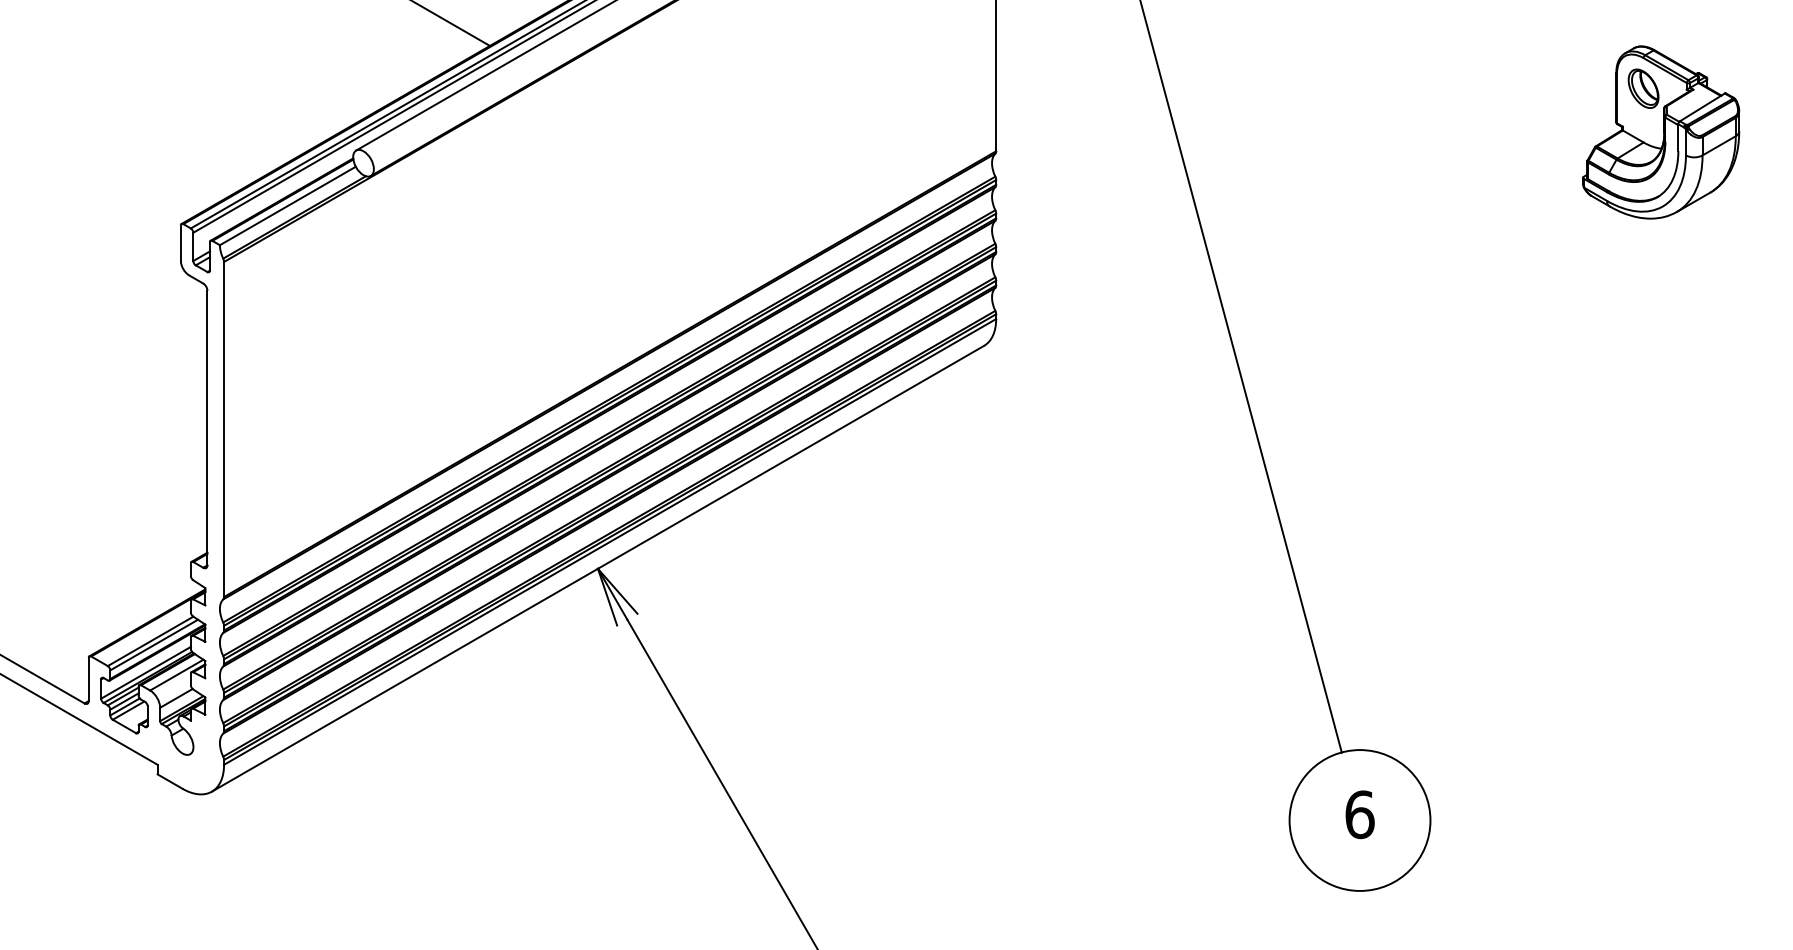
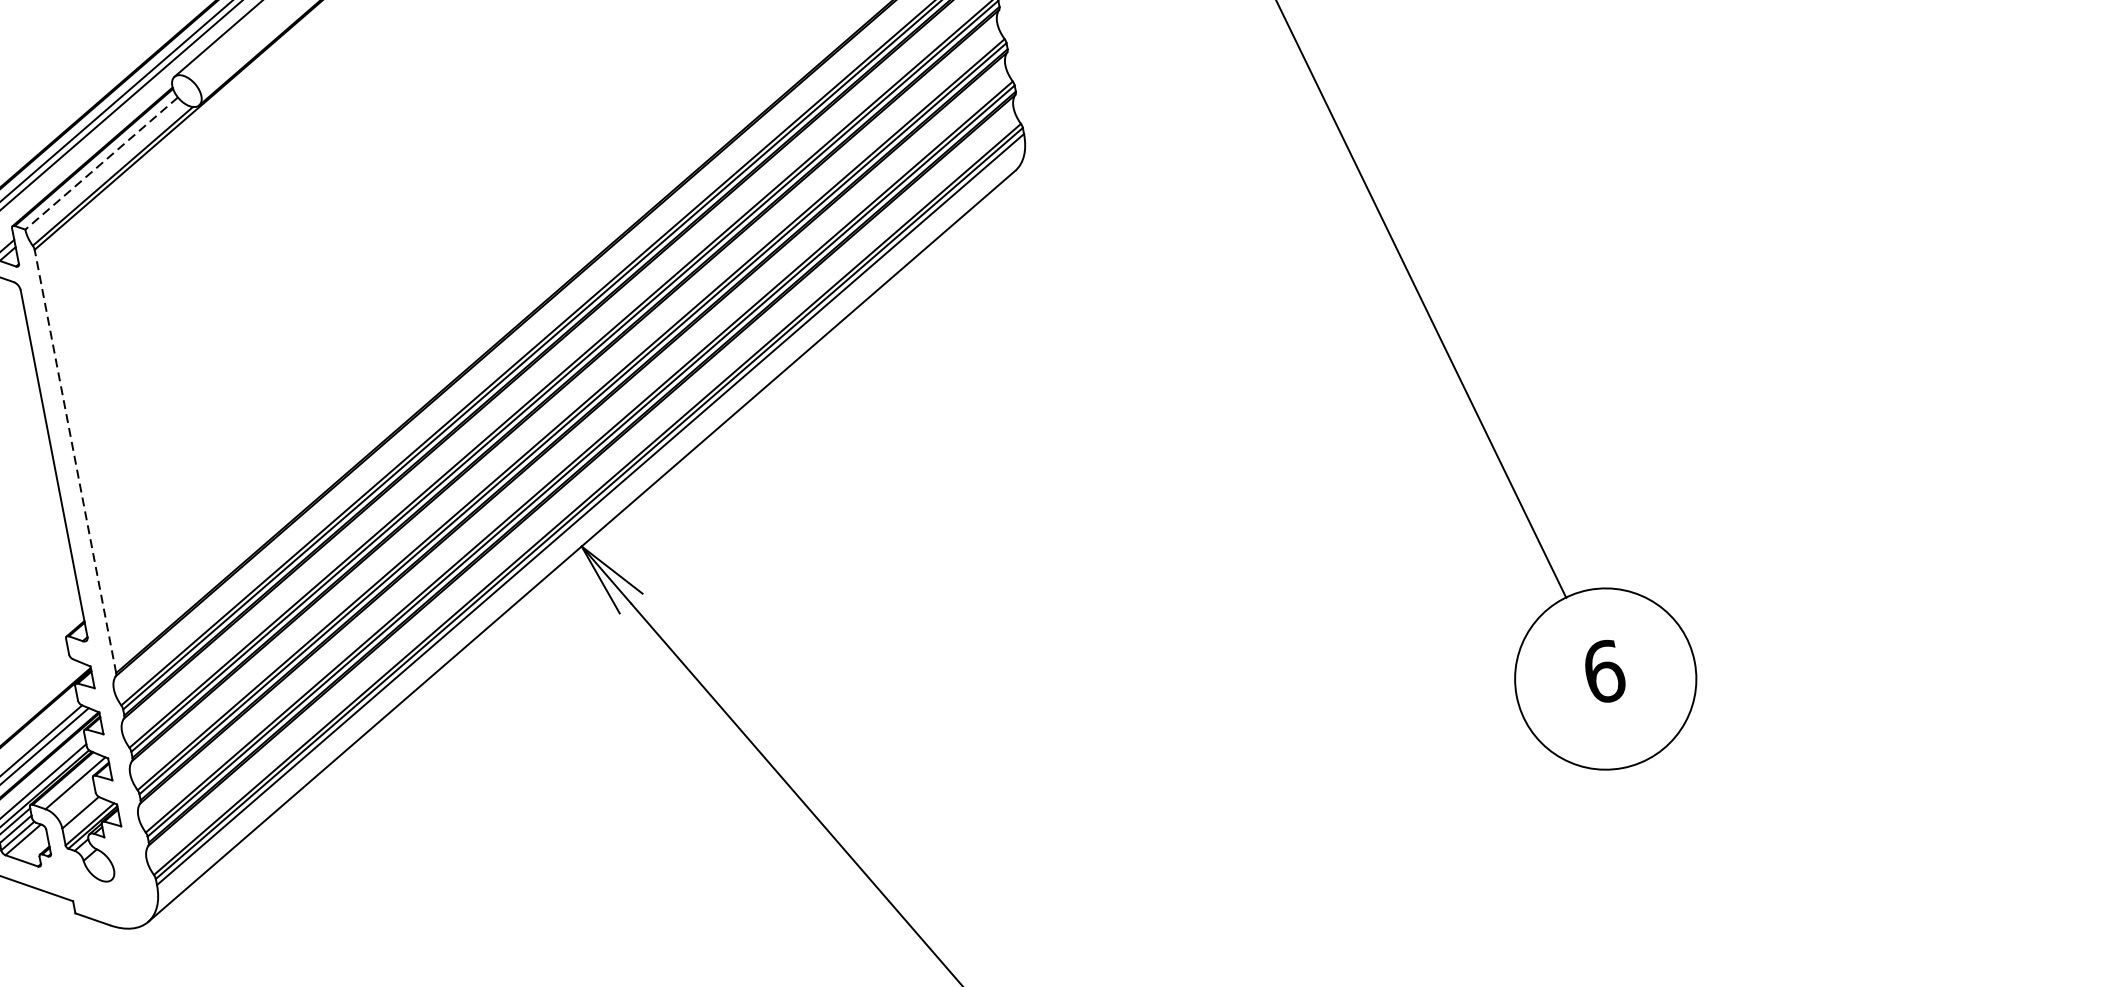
line: (287, 206) -> (101, 164), solid -> dashed
line: (224, 429) -> (75, 461), solid -> dashed

